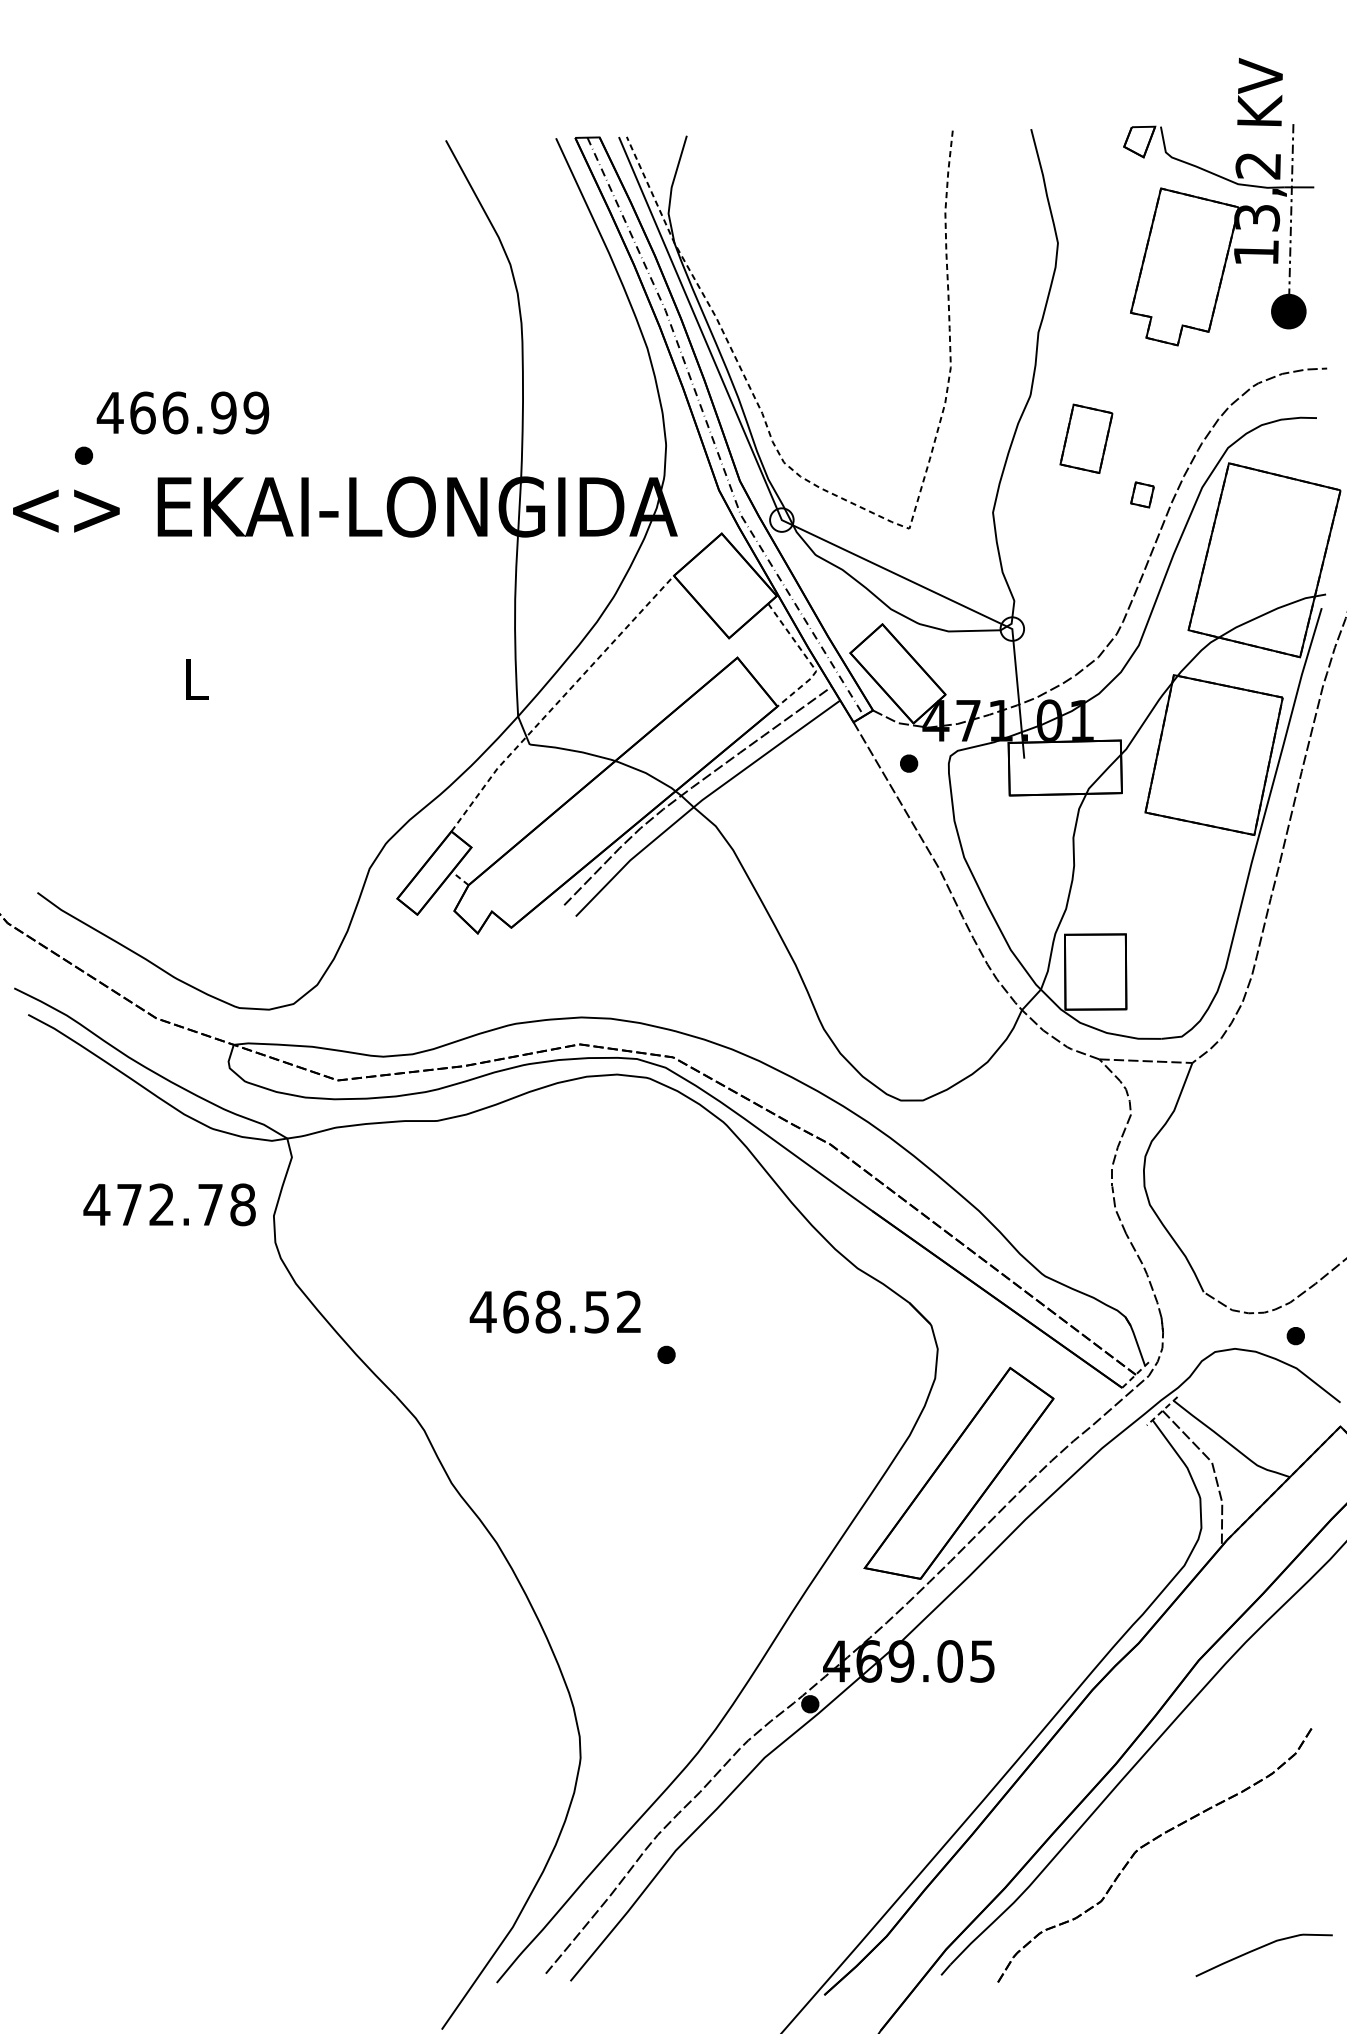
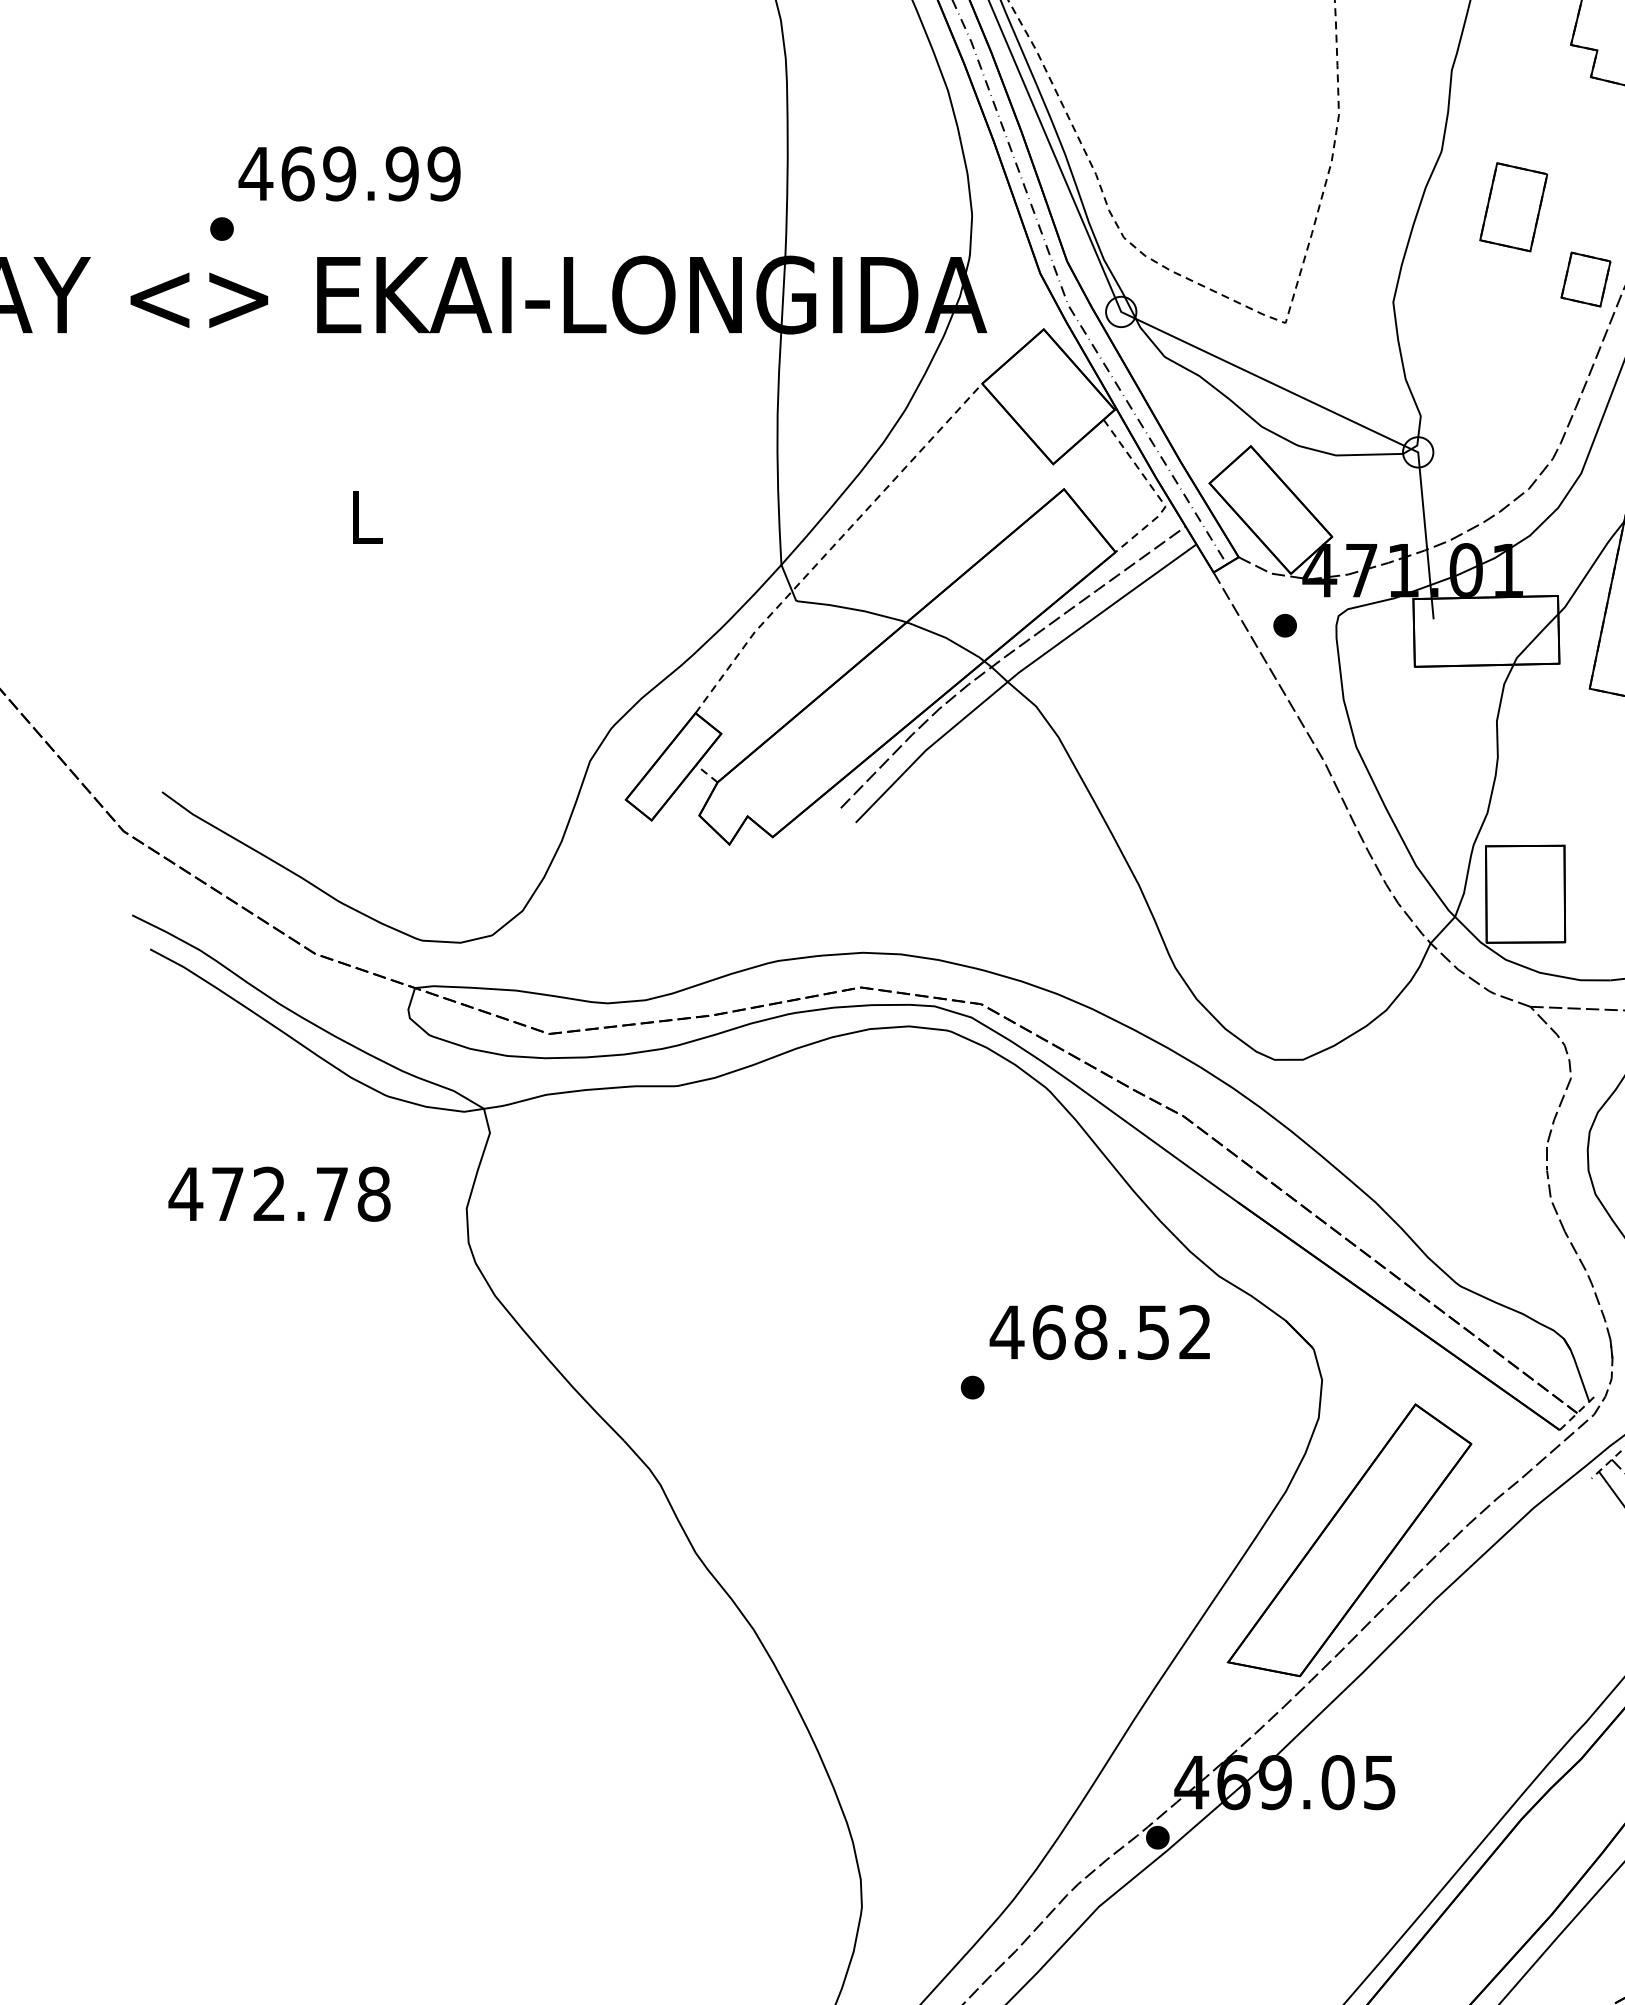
text: (175, 412) -> (339, 173), 466.99 -> 469.99
part: (1142, 494) -> (1585, 278), size x1.67
text: (169, 1204) -> (279, 1193), moved
text: (554, 1311) -> (1098, 1331), moved

